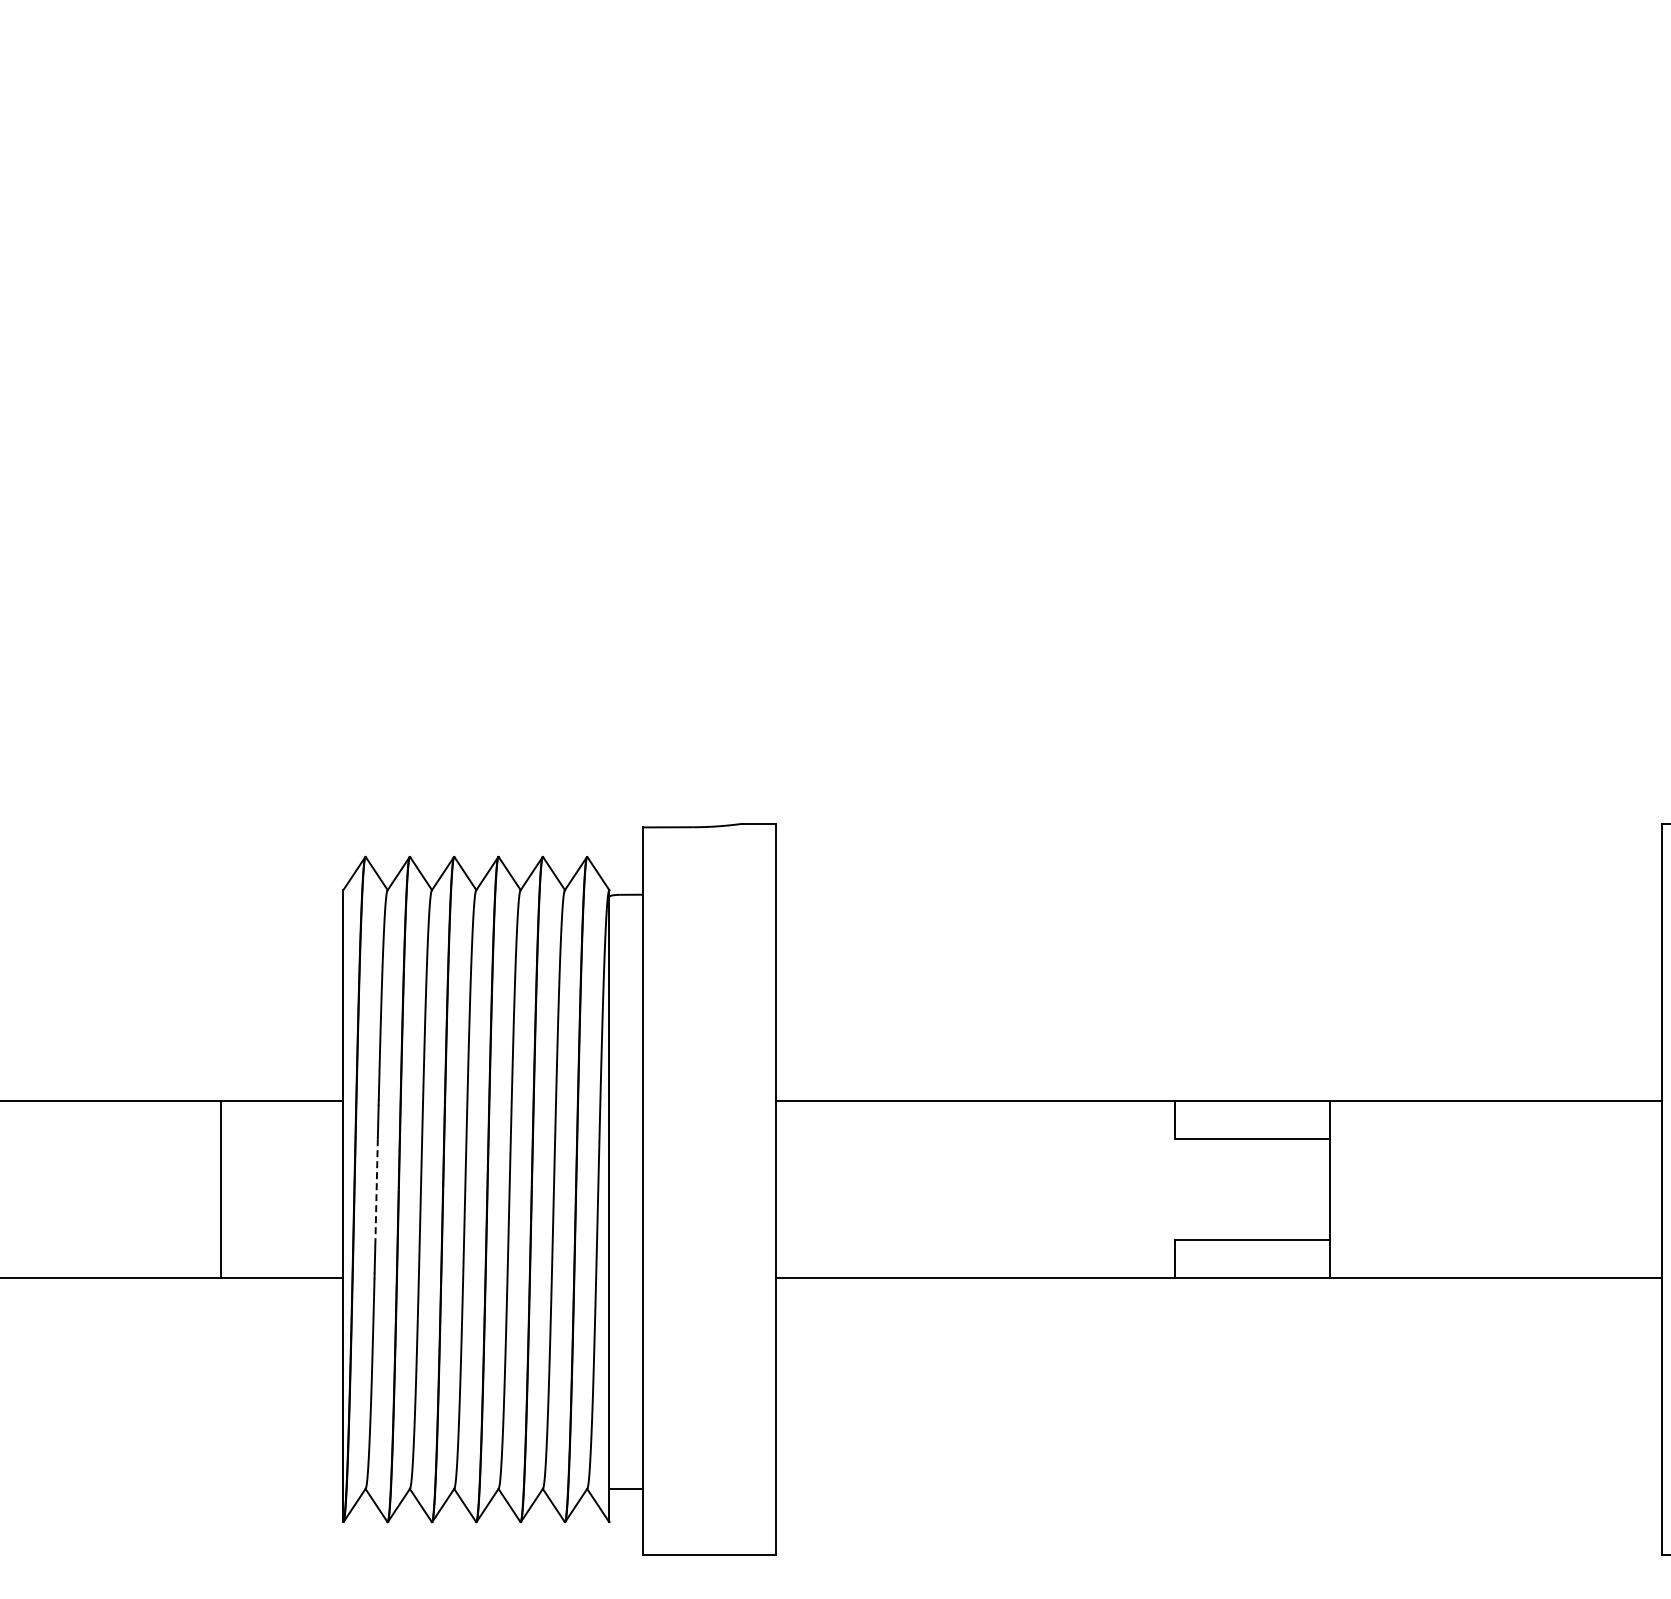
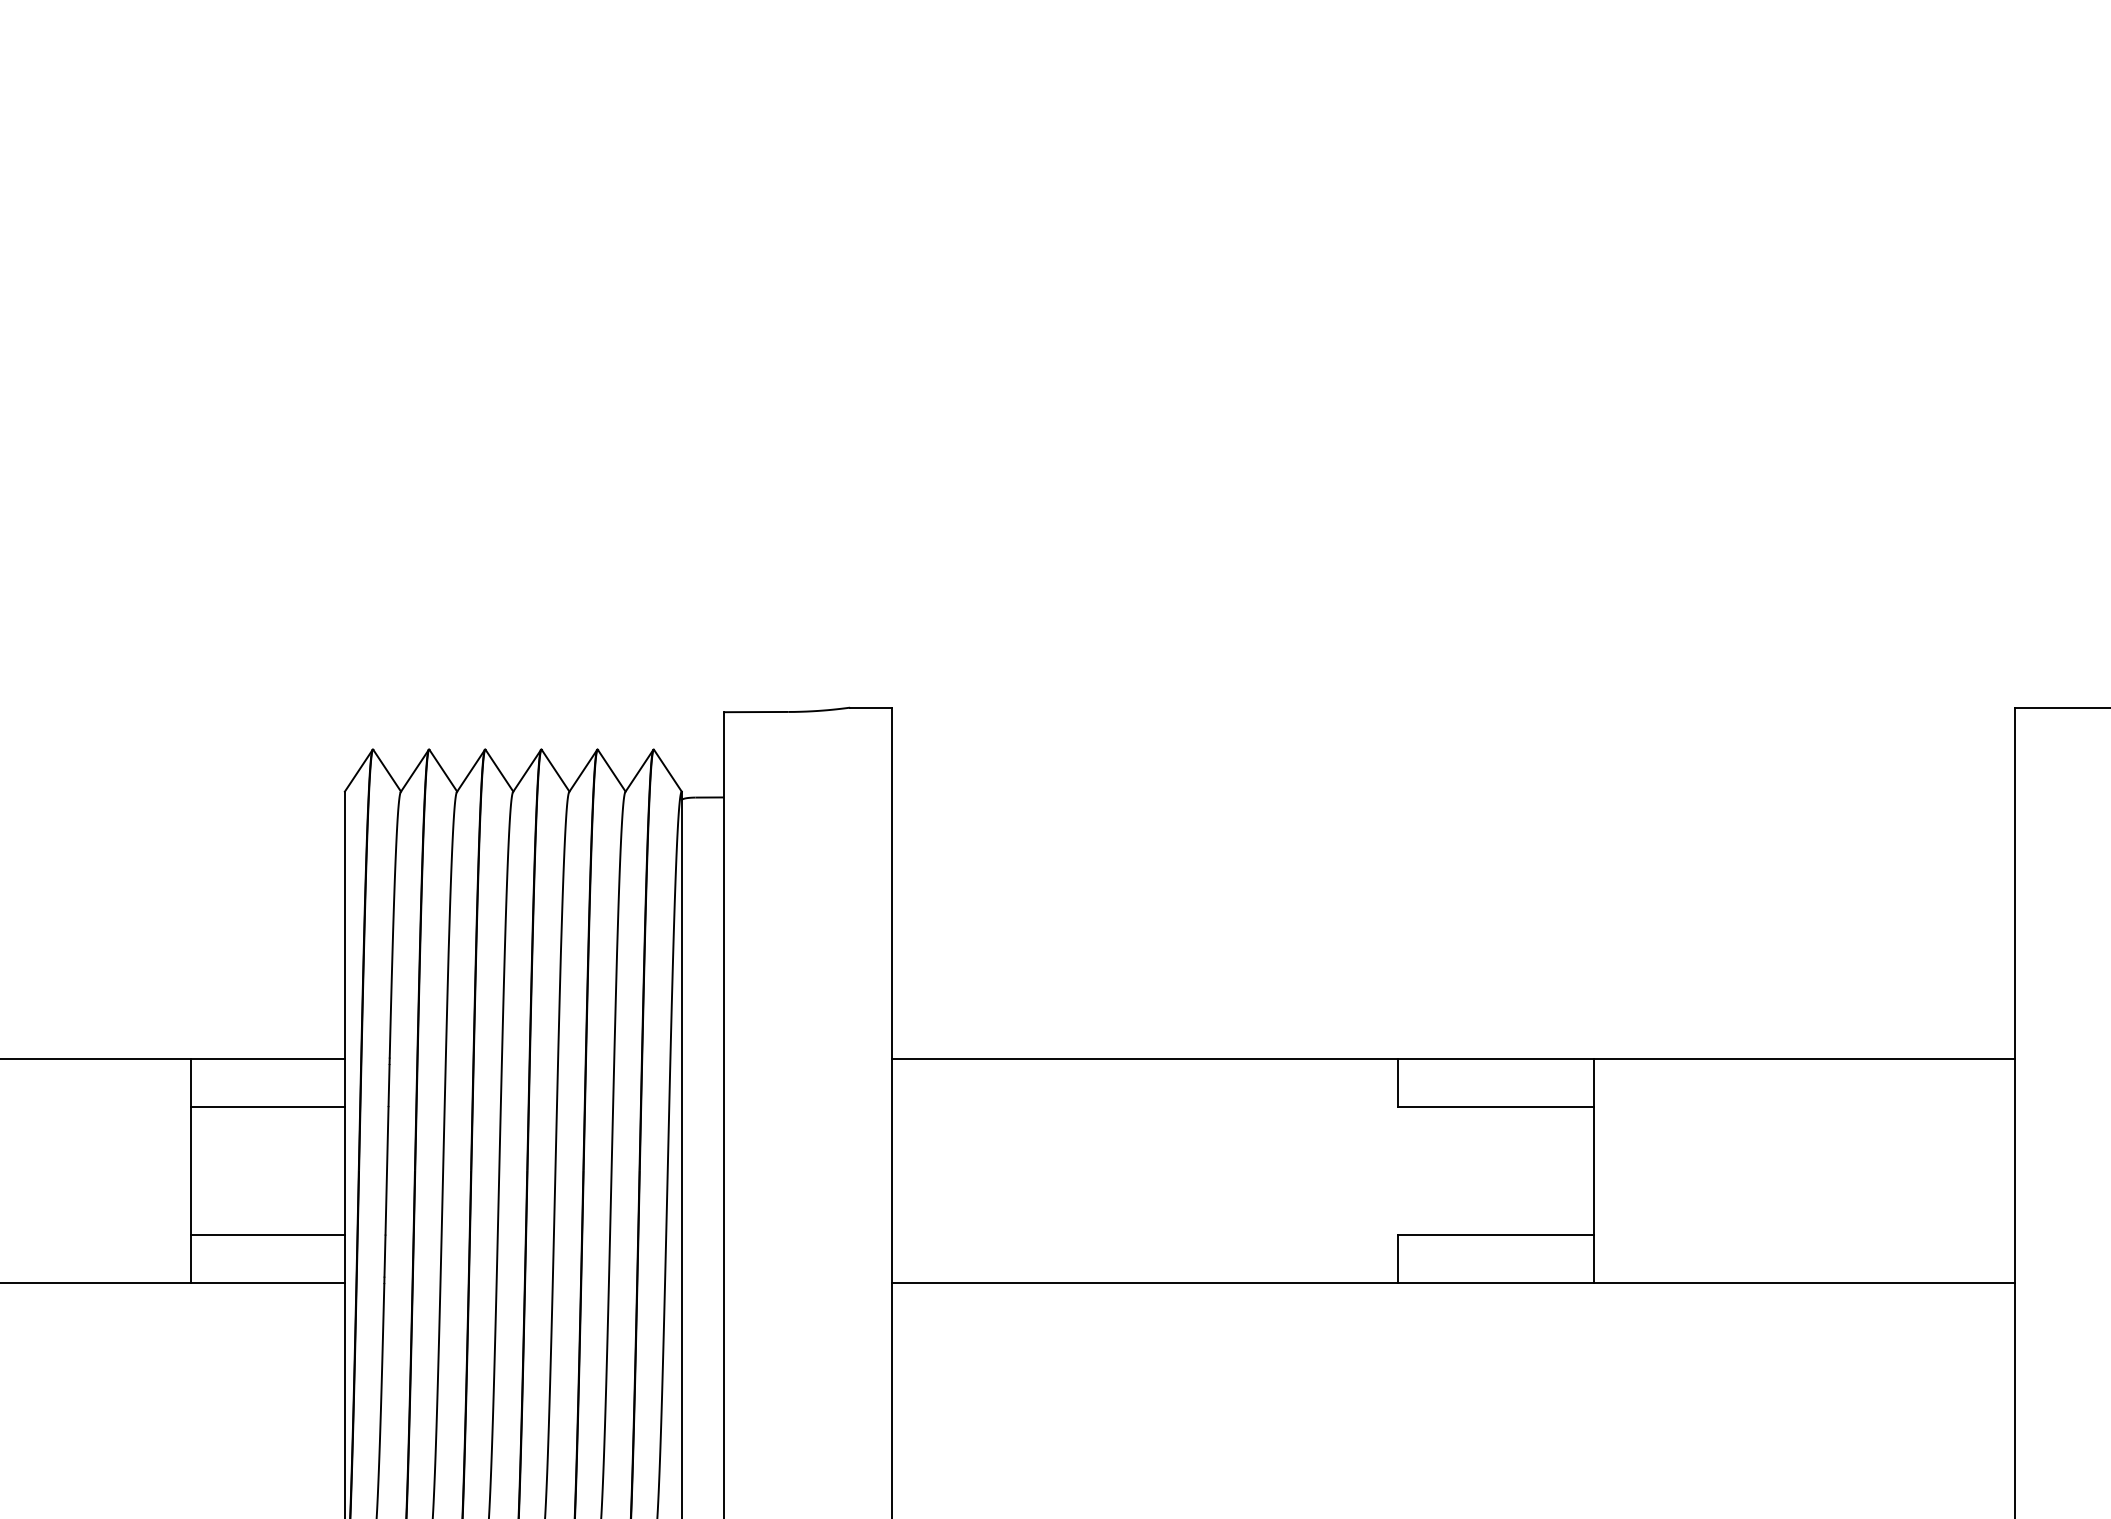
line: (282, 1139) -> (267, 1107), added
line: (376, 1190) -> (386, 1172), dashed -> solid
line: (282, 1239) -> (267, 1234), added

